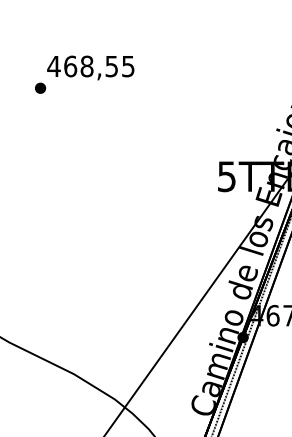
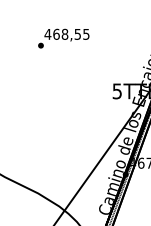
text: (84, 74) -> (63, 38), moved

